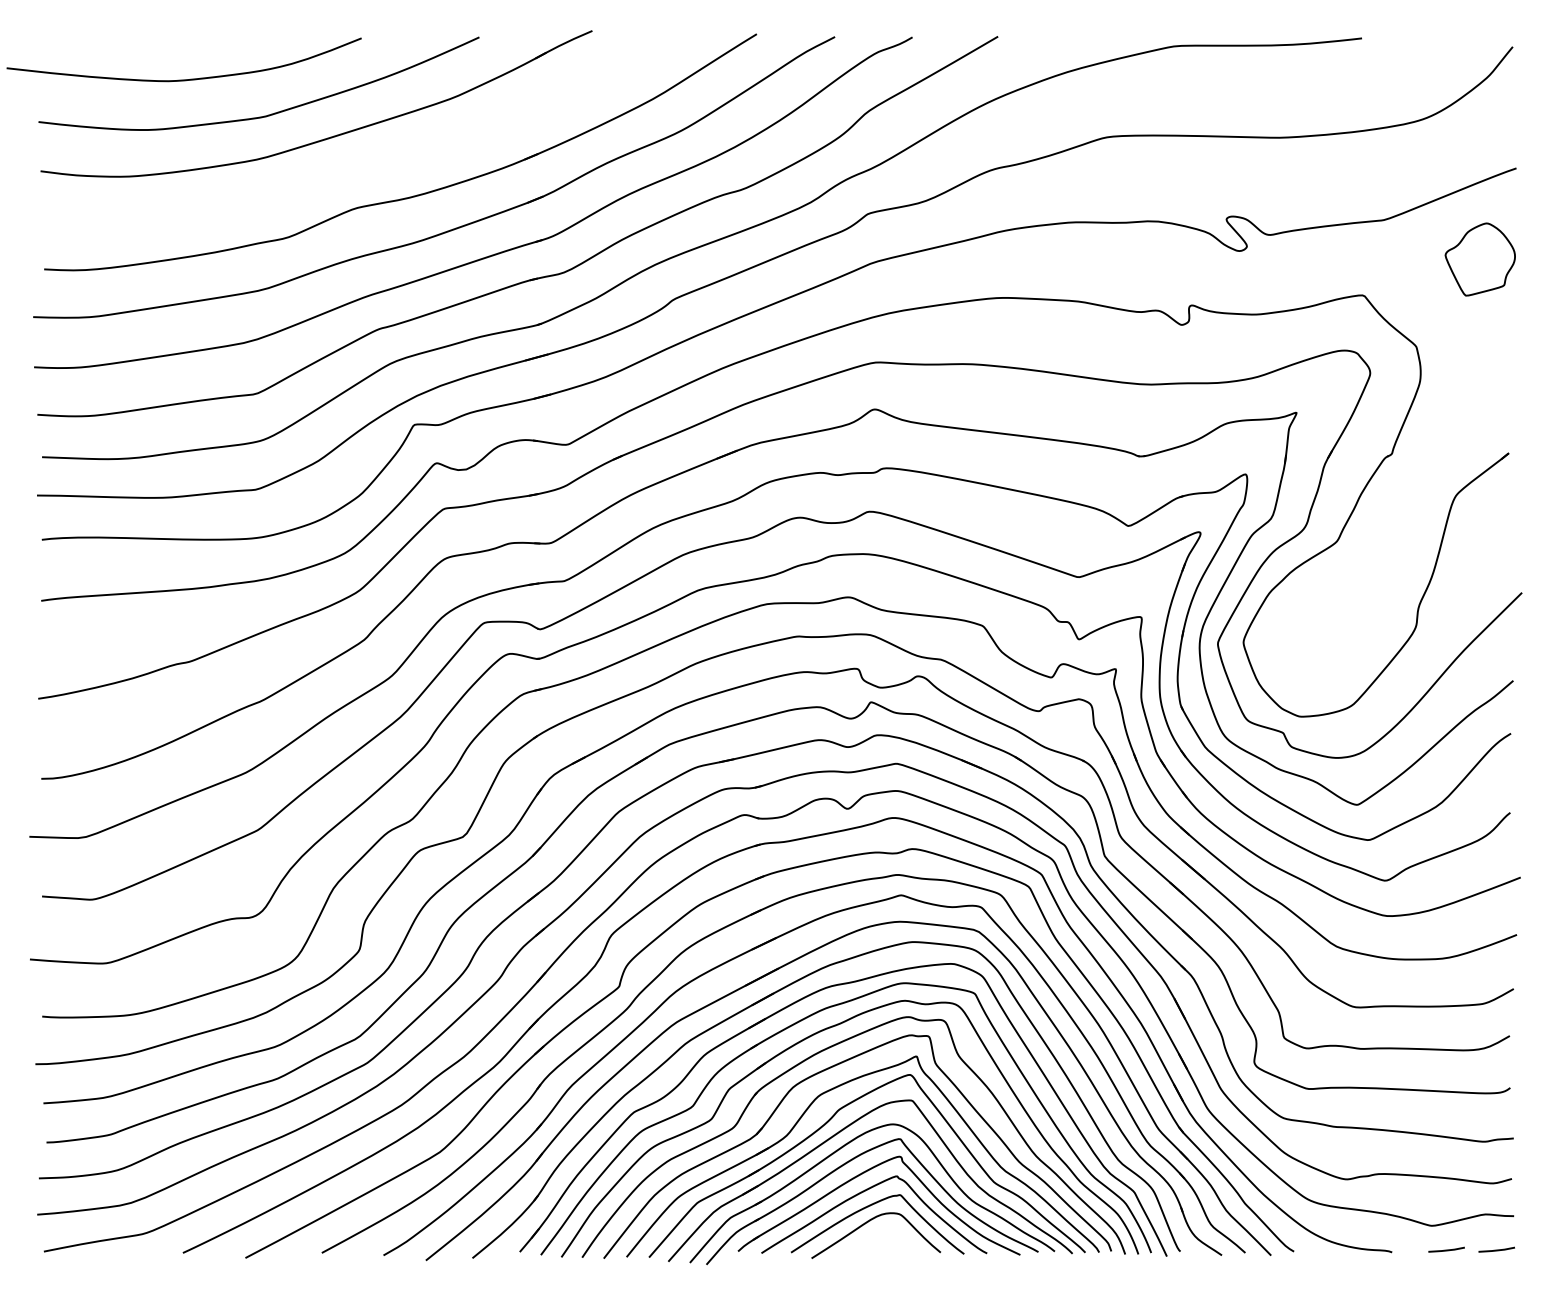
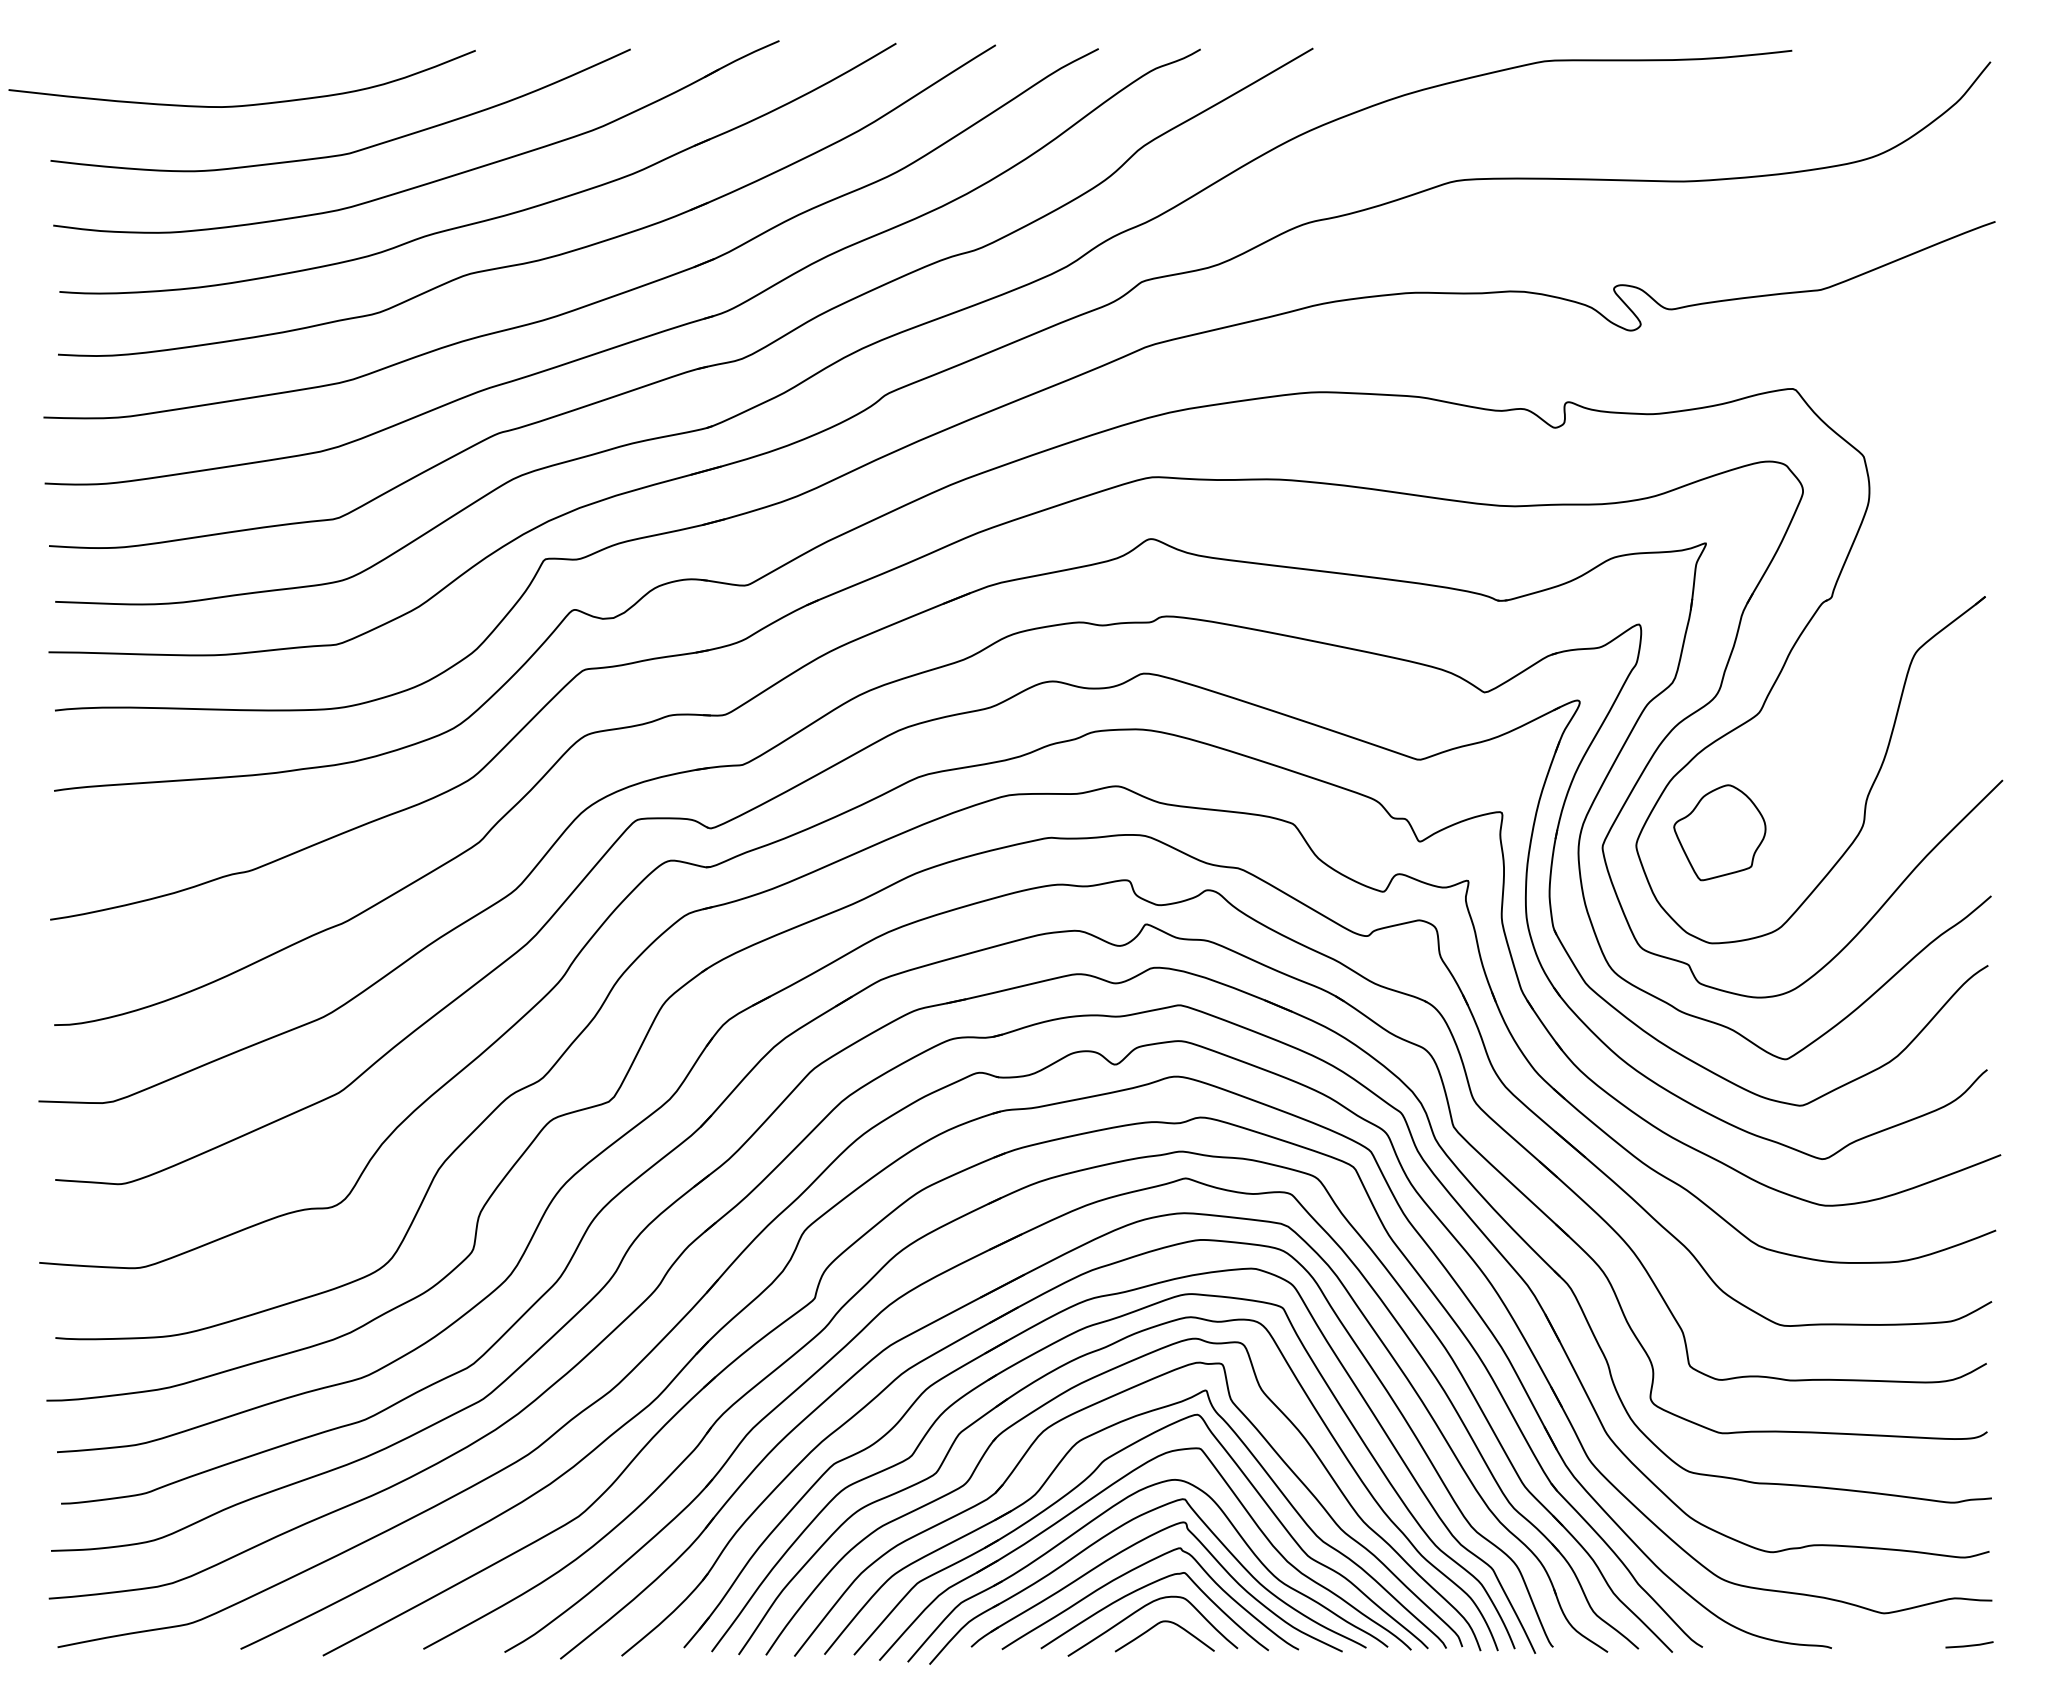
part: (372, 165) -> (489, 218), added
part: (1480, 259) -> (1719, 832), moved
curve: (879, 1235) -> (1157, 1625), added
line: (1446, 1249) -> (1903, 1644), removed

